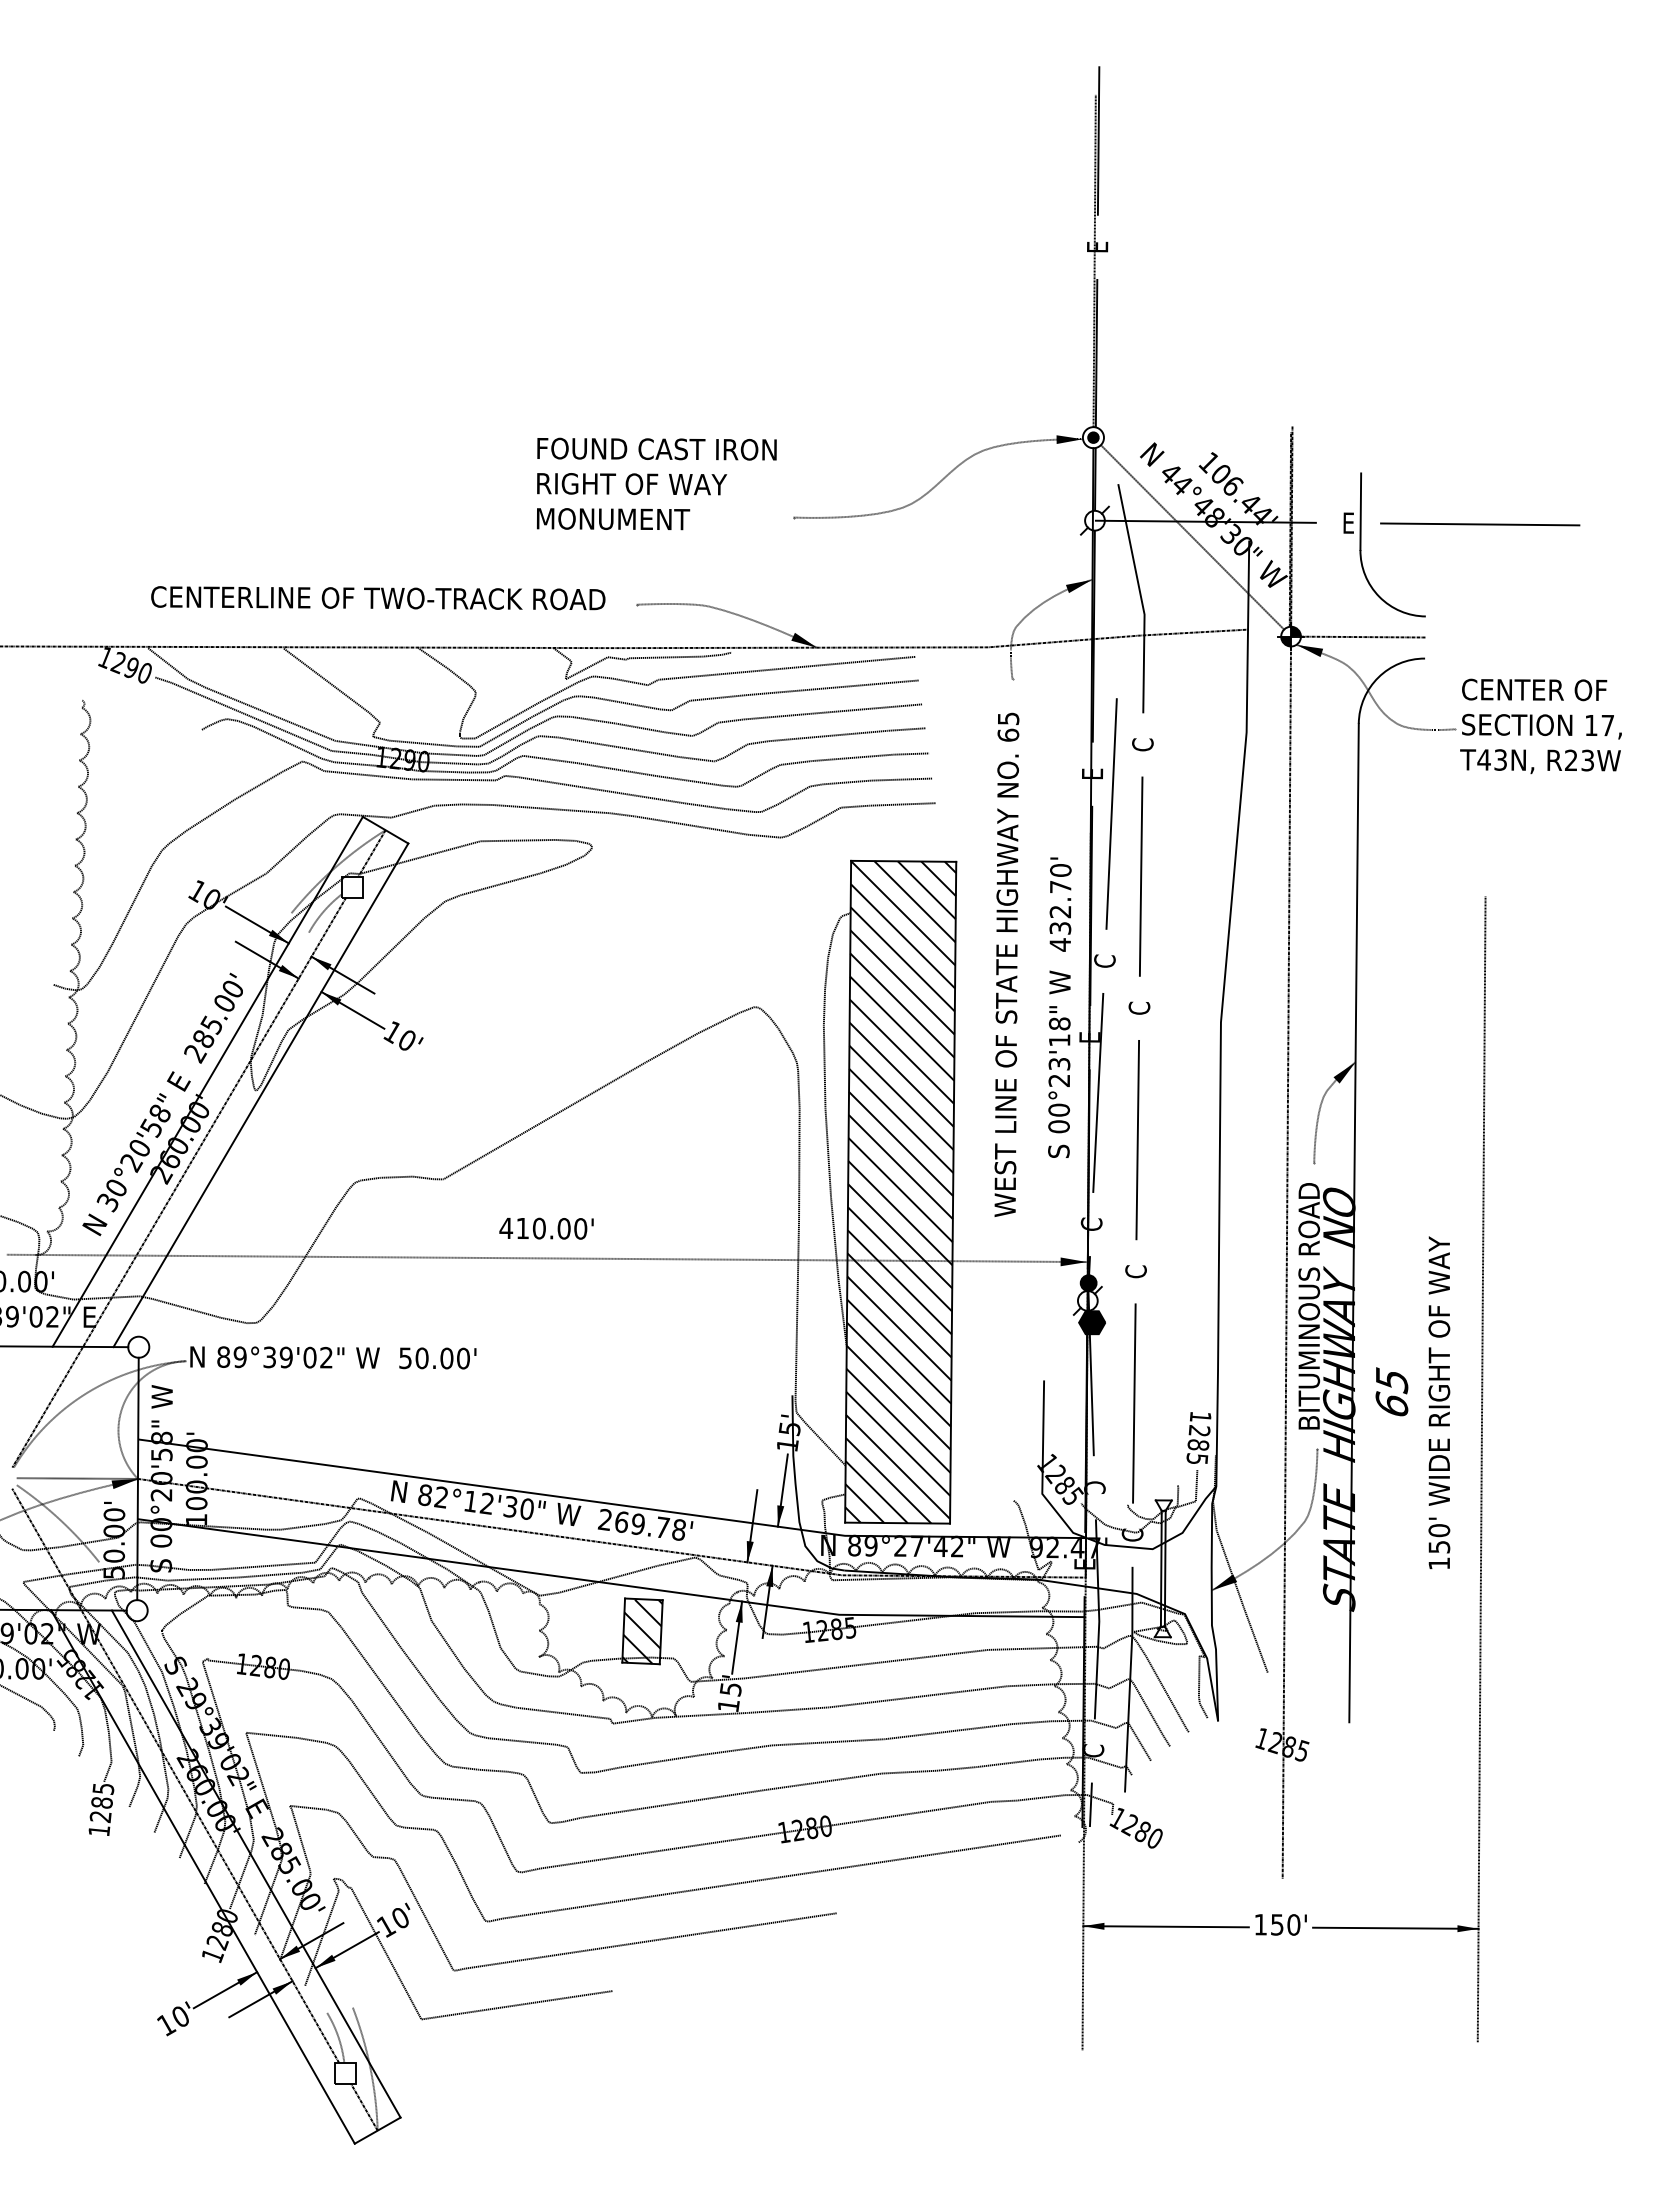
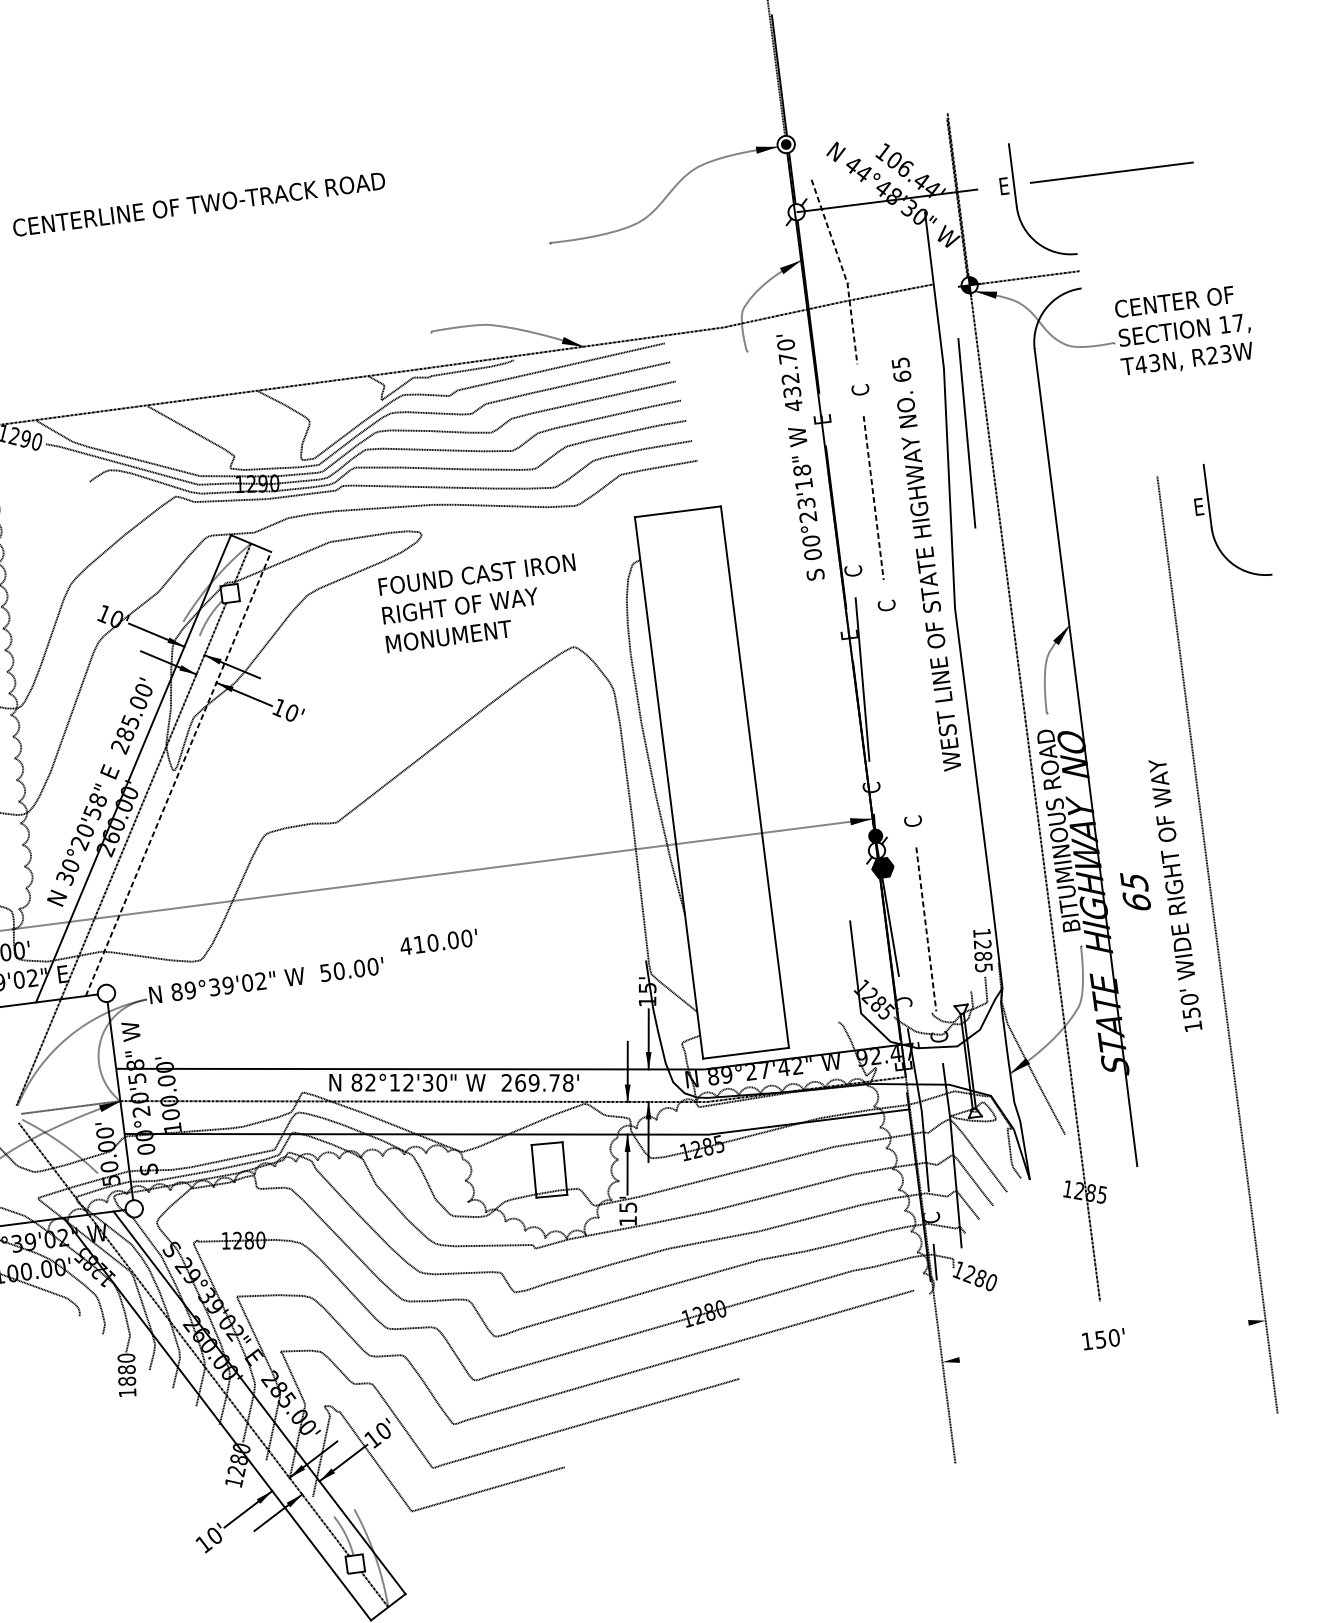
text: (656, 483) -> (480, 602), moved
line: (1192, 537) -> (878, 215), removed
text: (378, 598) -> (199, 204), moved
line: (1141, 599) -> (843, 271), solid -> dashed
line: (1111, 813) -> (966, 432), moved
line: (1141, 877) -> (874, 498), solid -> dashed
part: (1543, 961) -> (1211, 522), added
text: (1006, 964) -> (926, 564), moved
text: (1059, 1007) -> (800, 457), moved
line: (260, 1095) -> (178, 774), solid -> dashed
line: (1137, 1140) -> (899, 714), removed
hatch: (900, 1192) -> (711, 782), removed
text: (546, 1228) -> (438, 942), moved
line: (1134, 1404) -> (926, 930), solid -> dashed
hatch: (642, 1631) -> (549, 1170), removed
text: (101, 1803) -> (126, 1370), 1285 -> 1880
line: (1165, 1926) -> (1009, 1353), removed
line: (1395, 1927) -> (1197, 1328), removed

